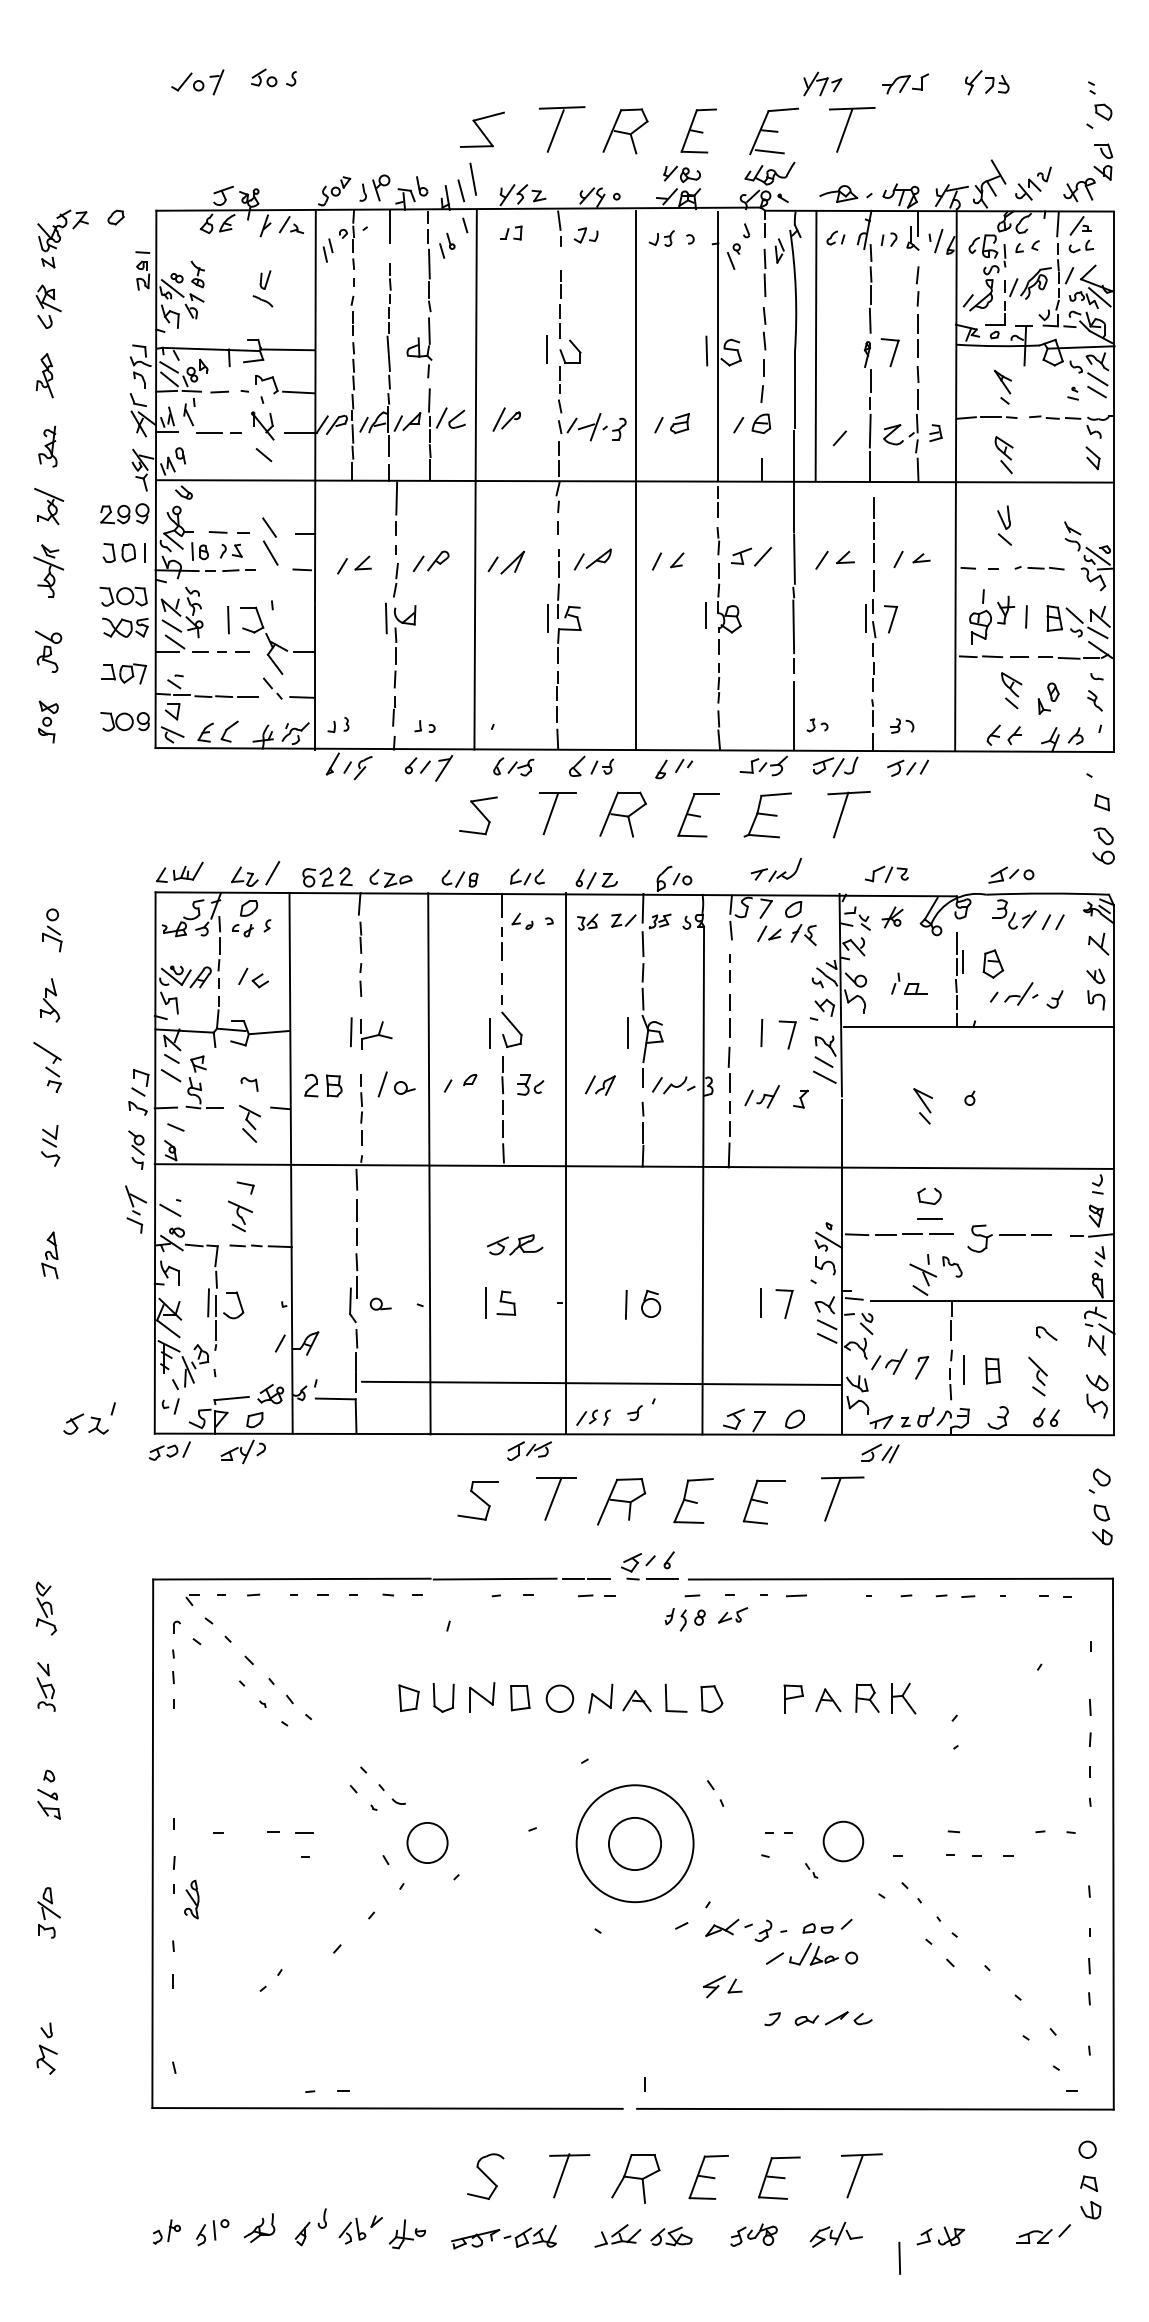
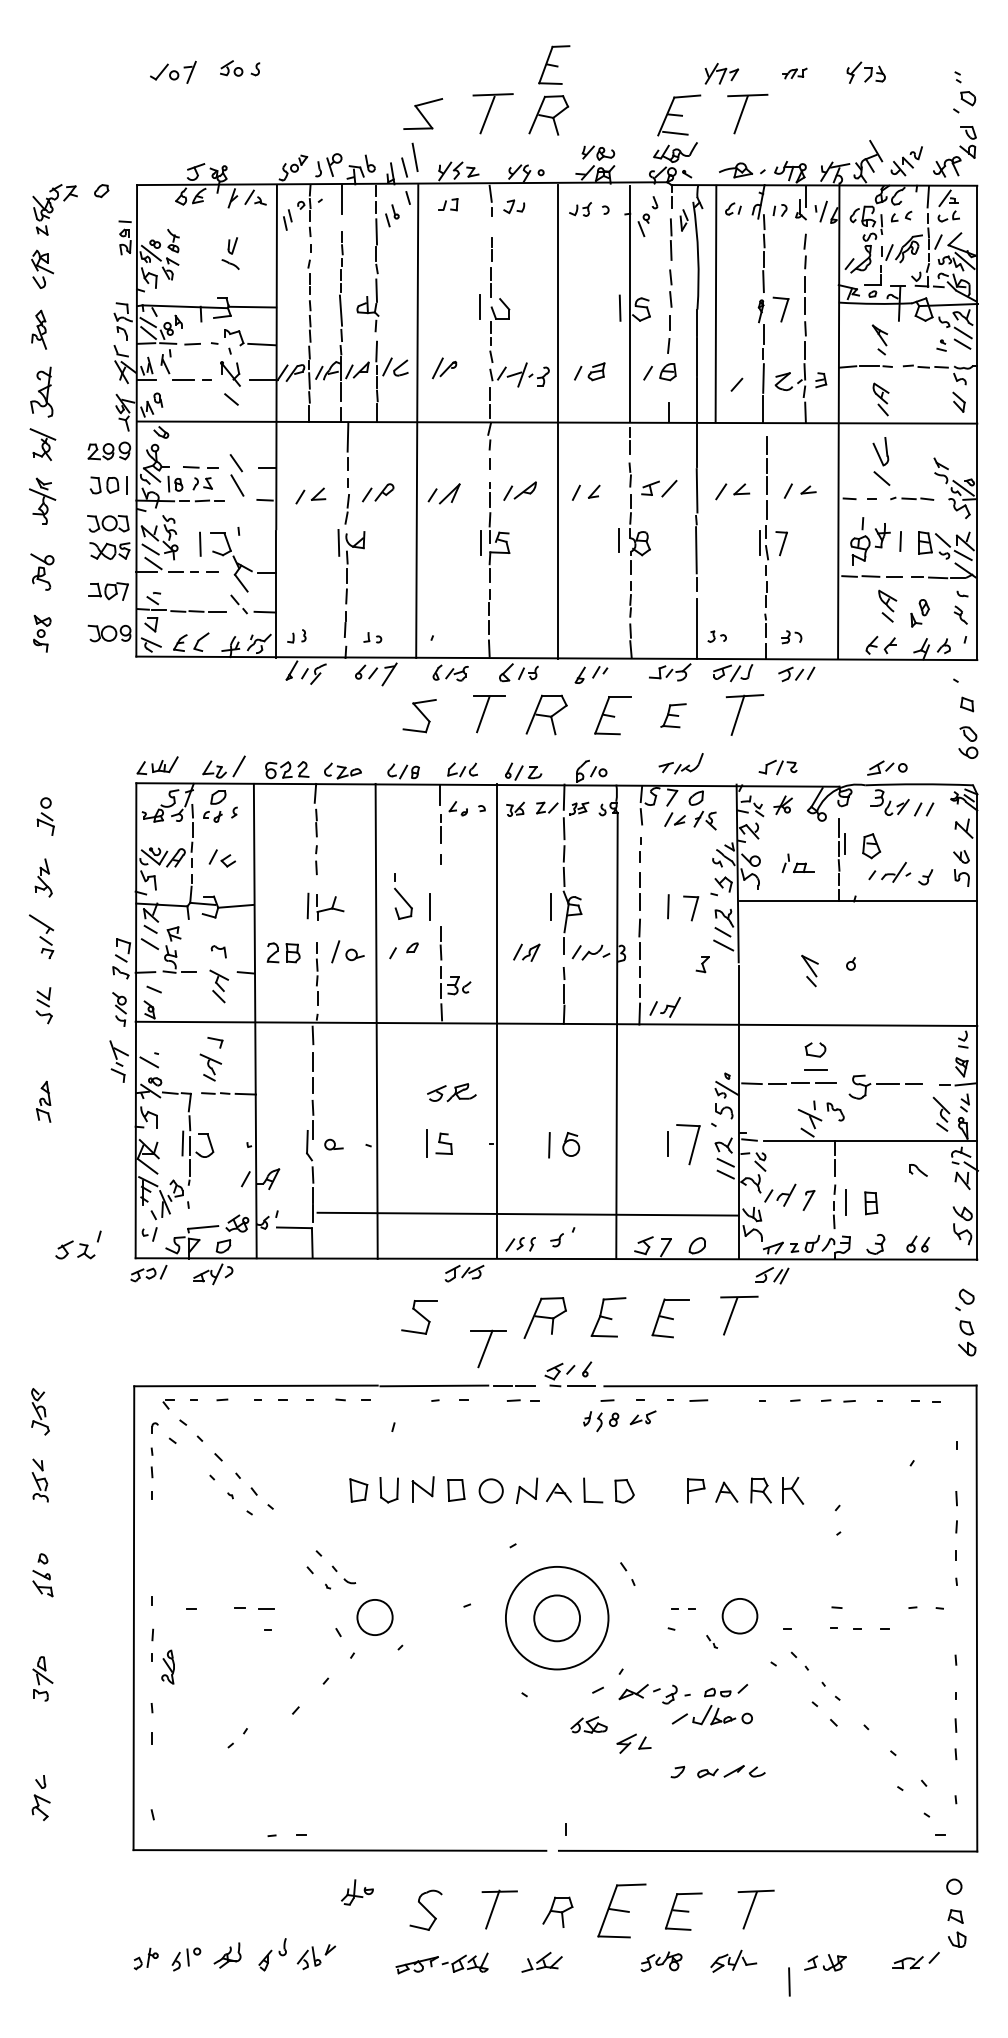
part: (905, 83) -> (794, 73), size x0.6
part: (698, 130) -> (554, 64), moved
part: (47, 446) -> (41, 391), size x1.4
part: (1004, 525) -> (881, 461), size x1.4
part: (767, 815) -> (673, 715), size x0.6
part: (511, 1021) -> (403, 896), moved
part: (530, 1084) -> (459, 985), moved
part: (761, 1096) -> (664, 1007), moved
part: (784, 1303) -> (688, 1144), size x1.6
part: (1037, 1376) -> (941, 1114), moved
part: (556, 1498) -> (488, 1348), moved
part: (708, 2177) -> (621, 1911), size x1.4
part: (635, 2178) -> (557, 1911), size x0.7
part: (406, 2234) -> (356, 1892), moved
part: (671, 2236) -> (589, 1725), moved

